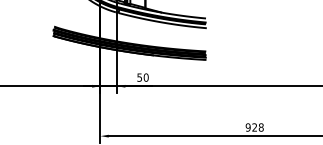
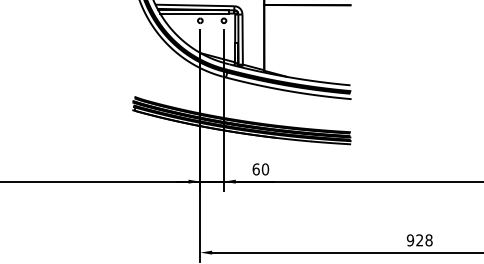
text: (139, 77) -> (255, 169), 50 -> 60

